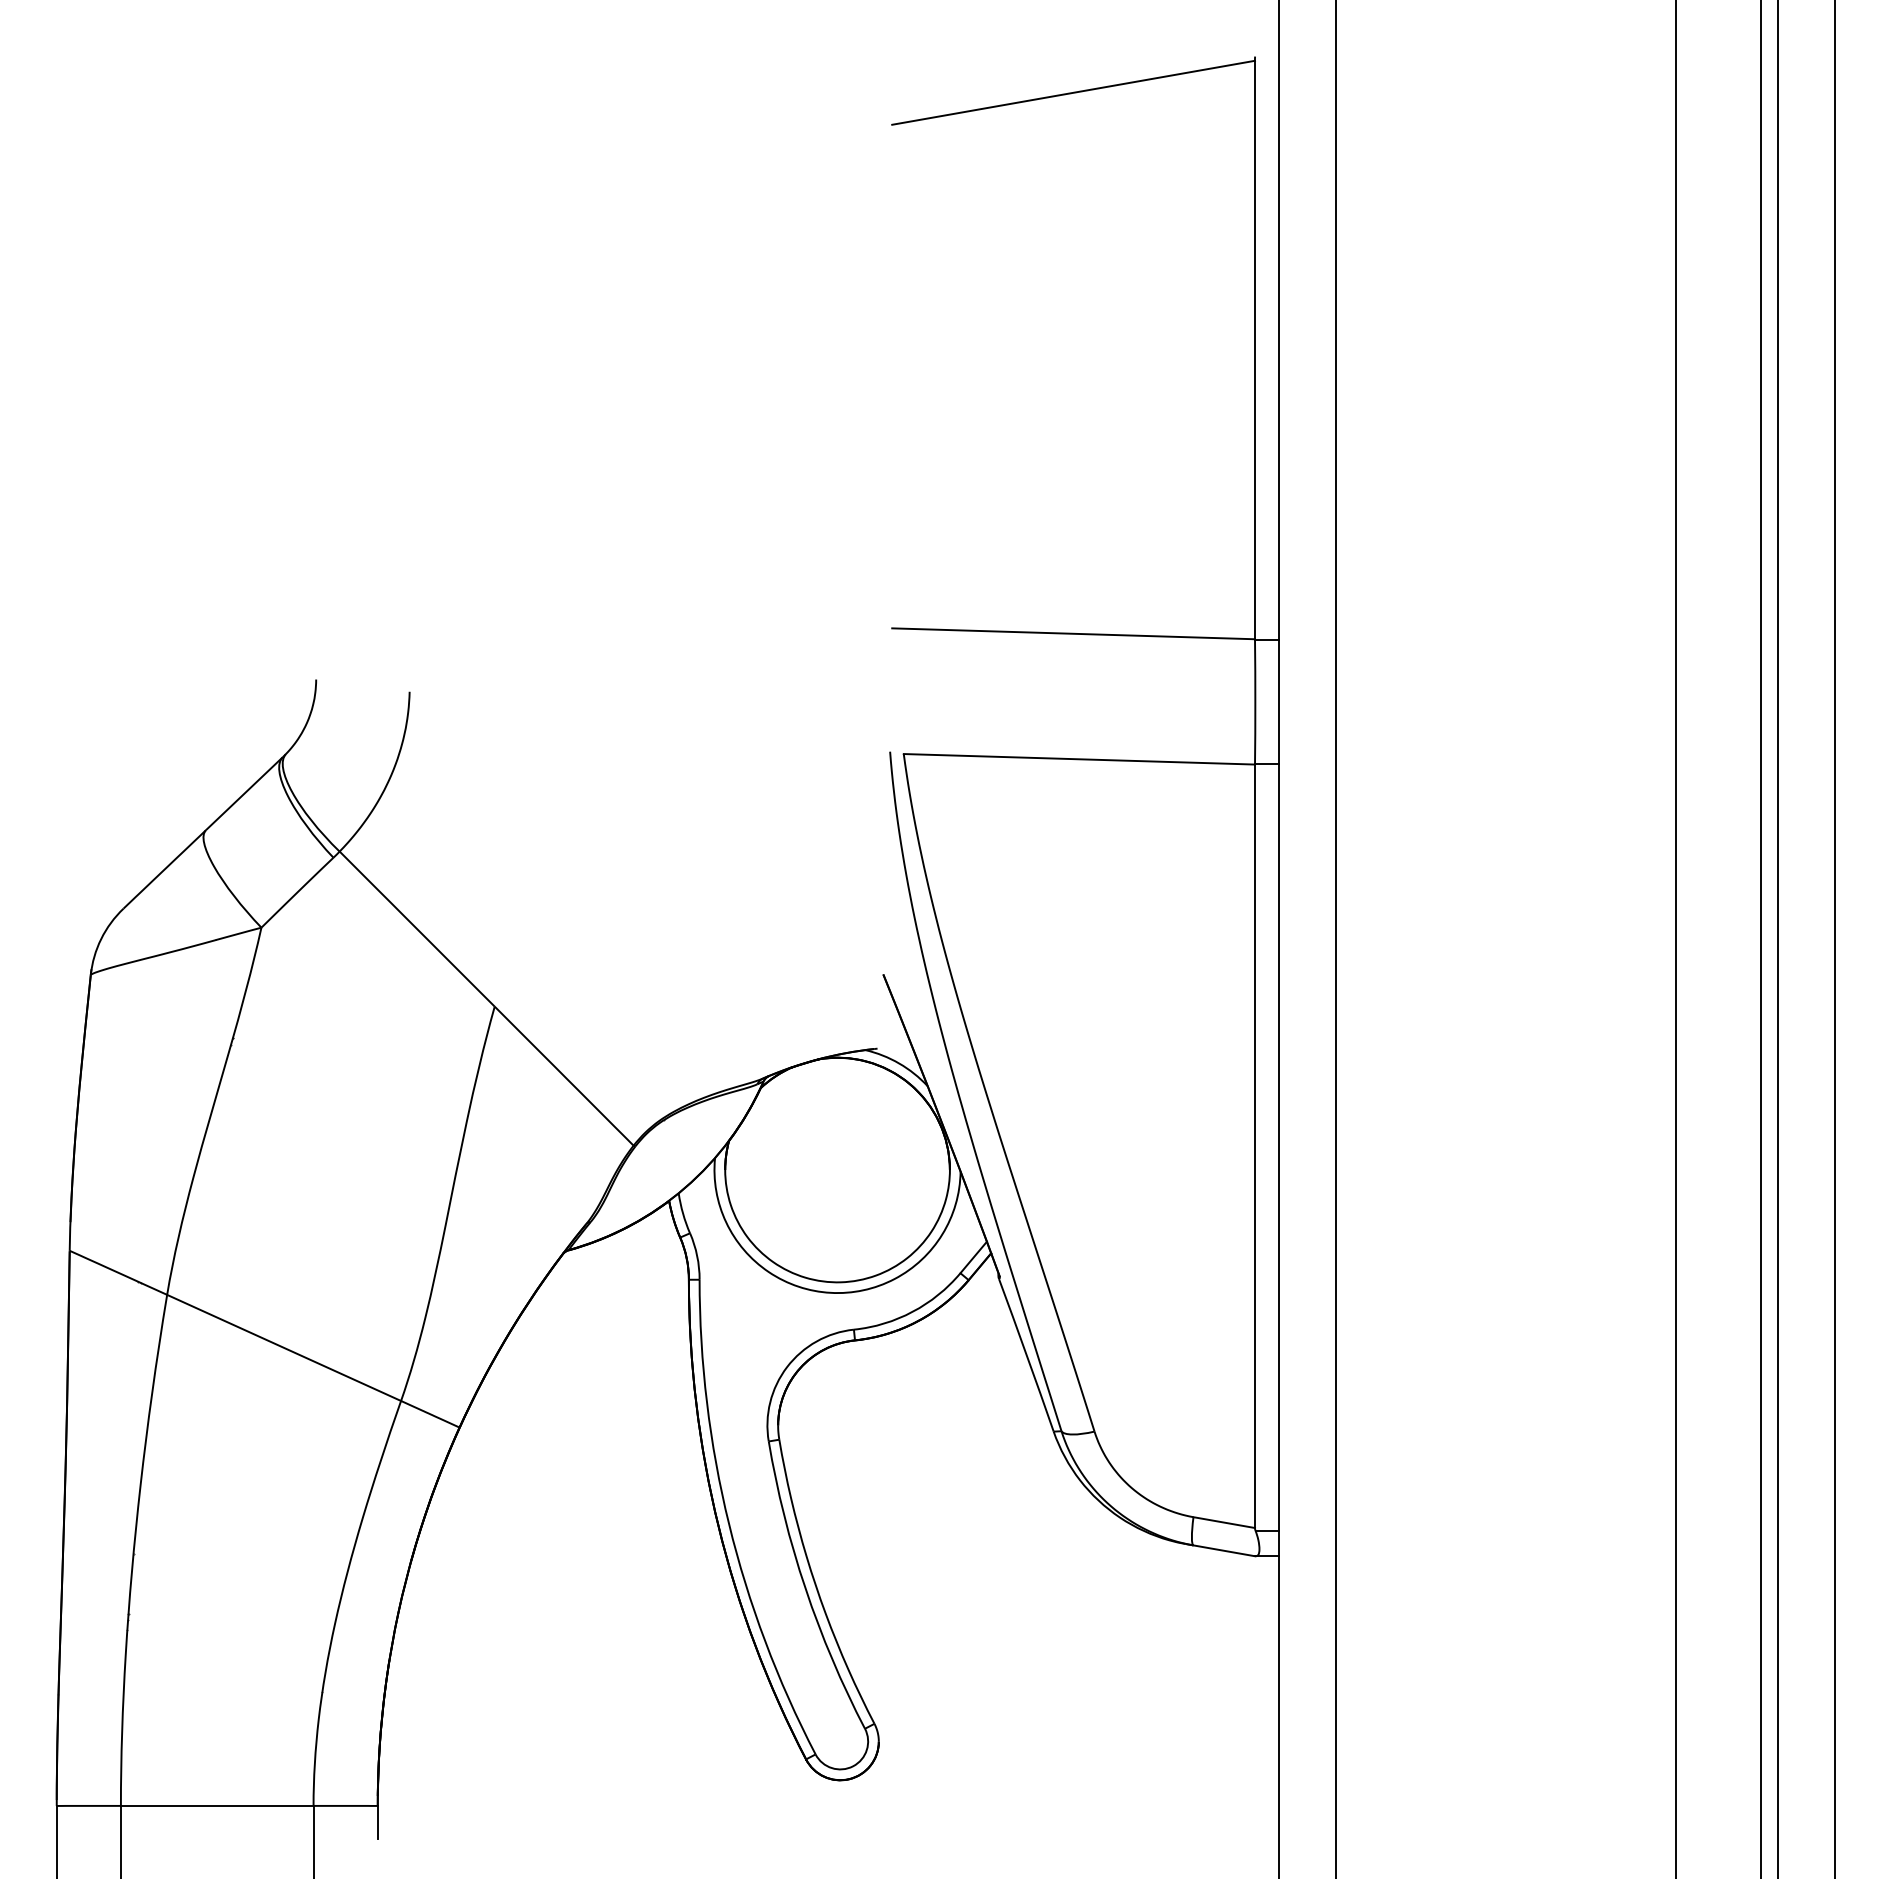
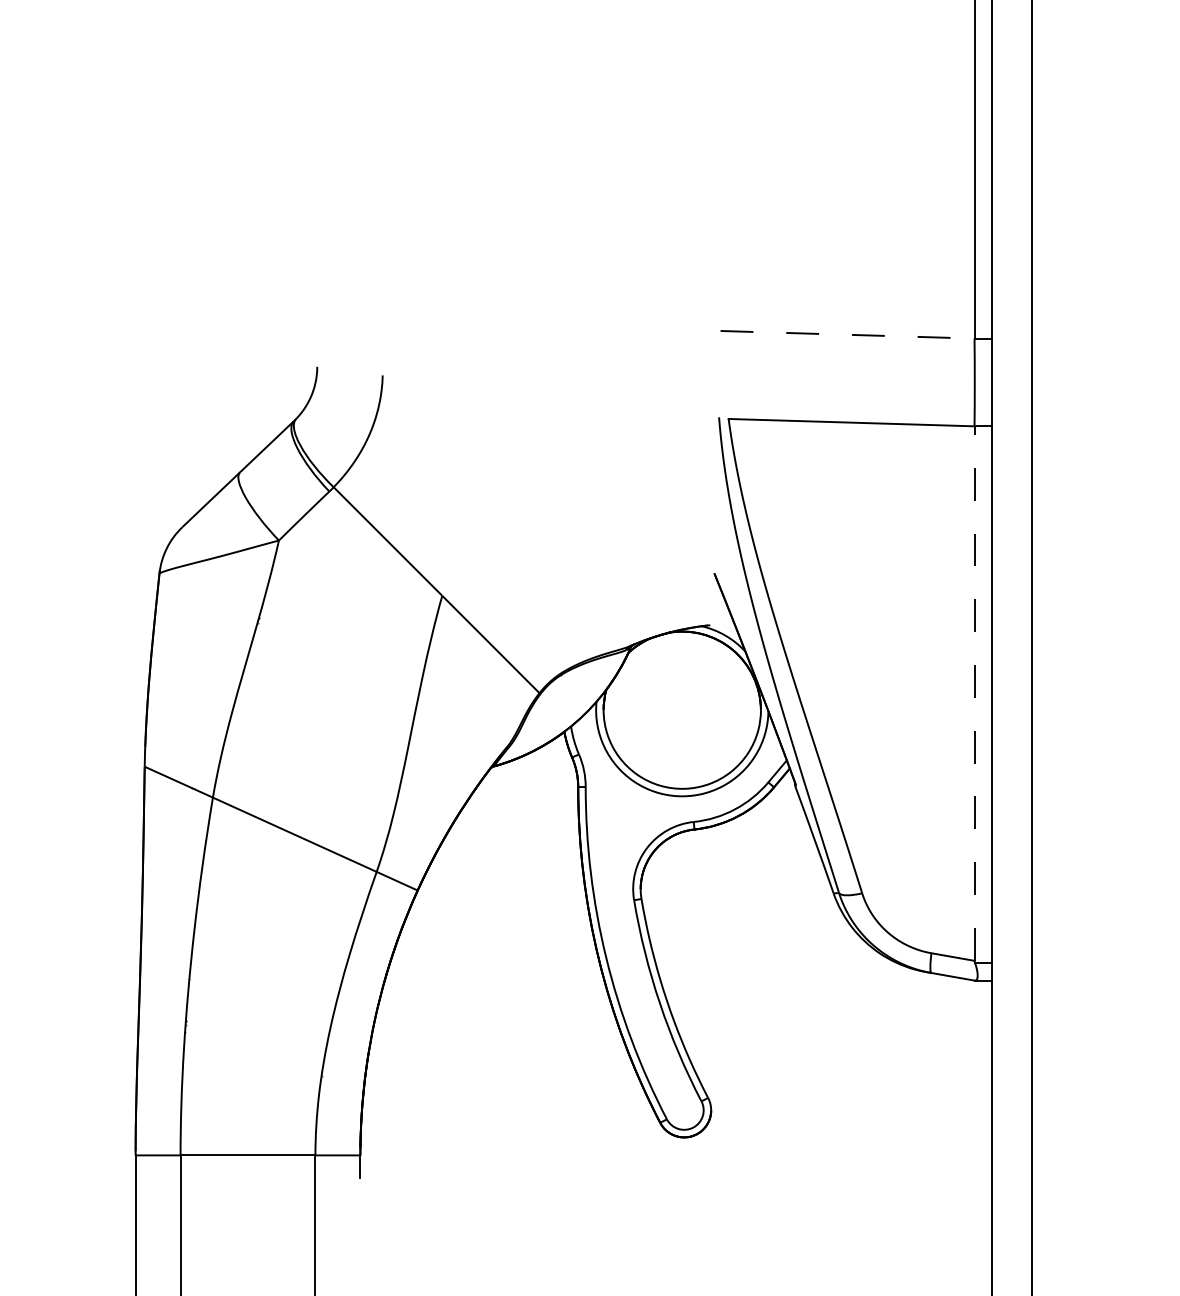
line: (1074, 633) -> (848, 334), solid -> dashed
line: (1255, 1146) -> (974, 693), solid -> dashed

